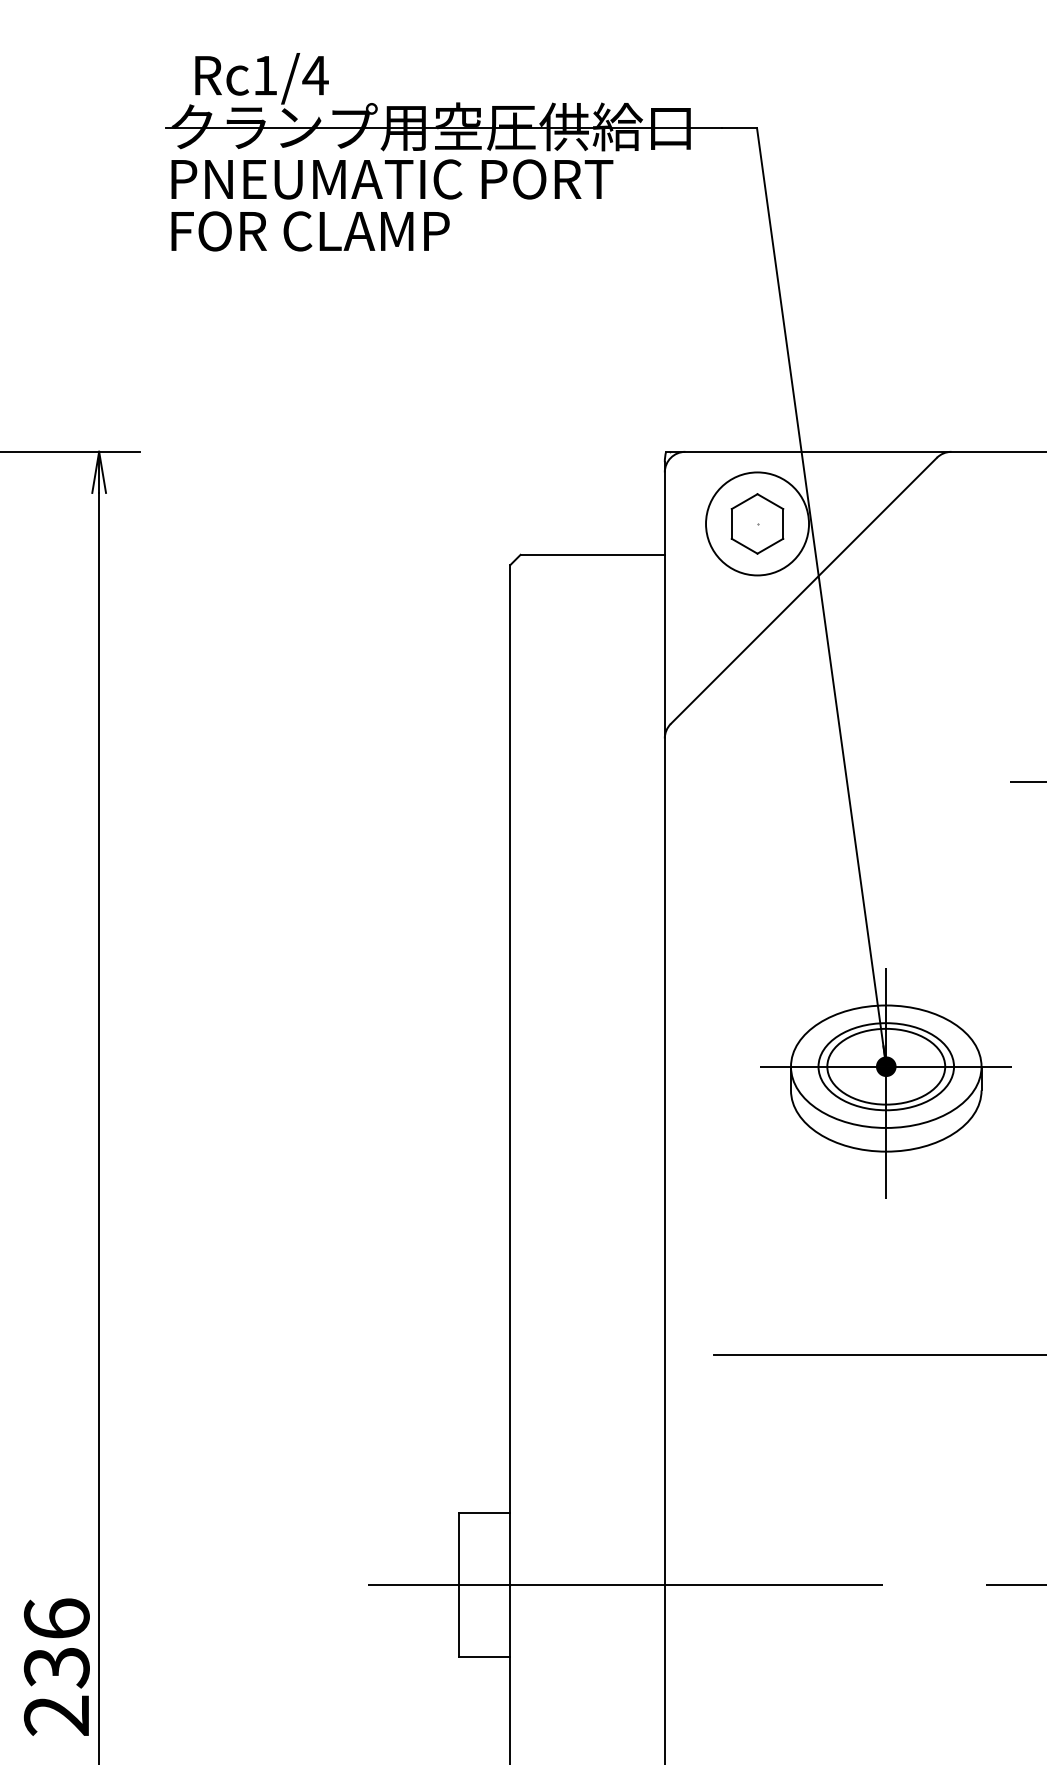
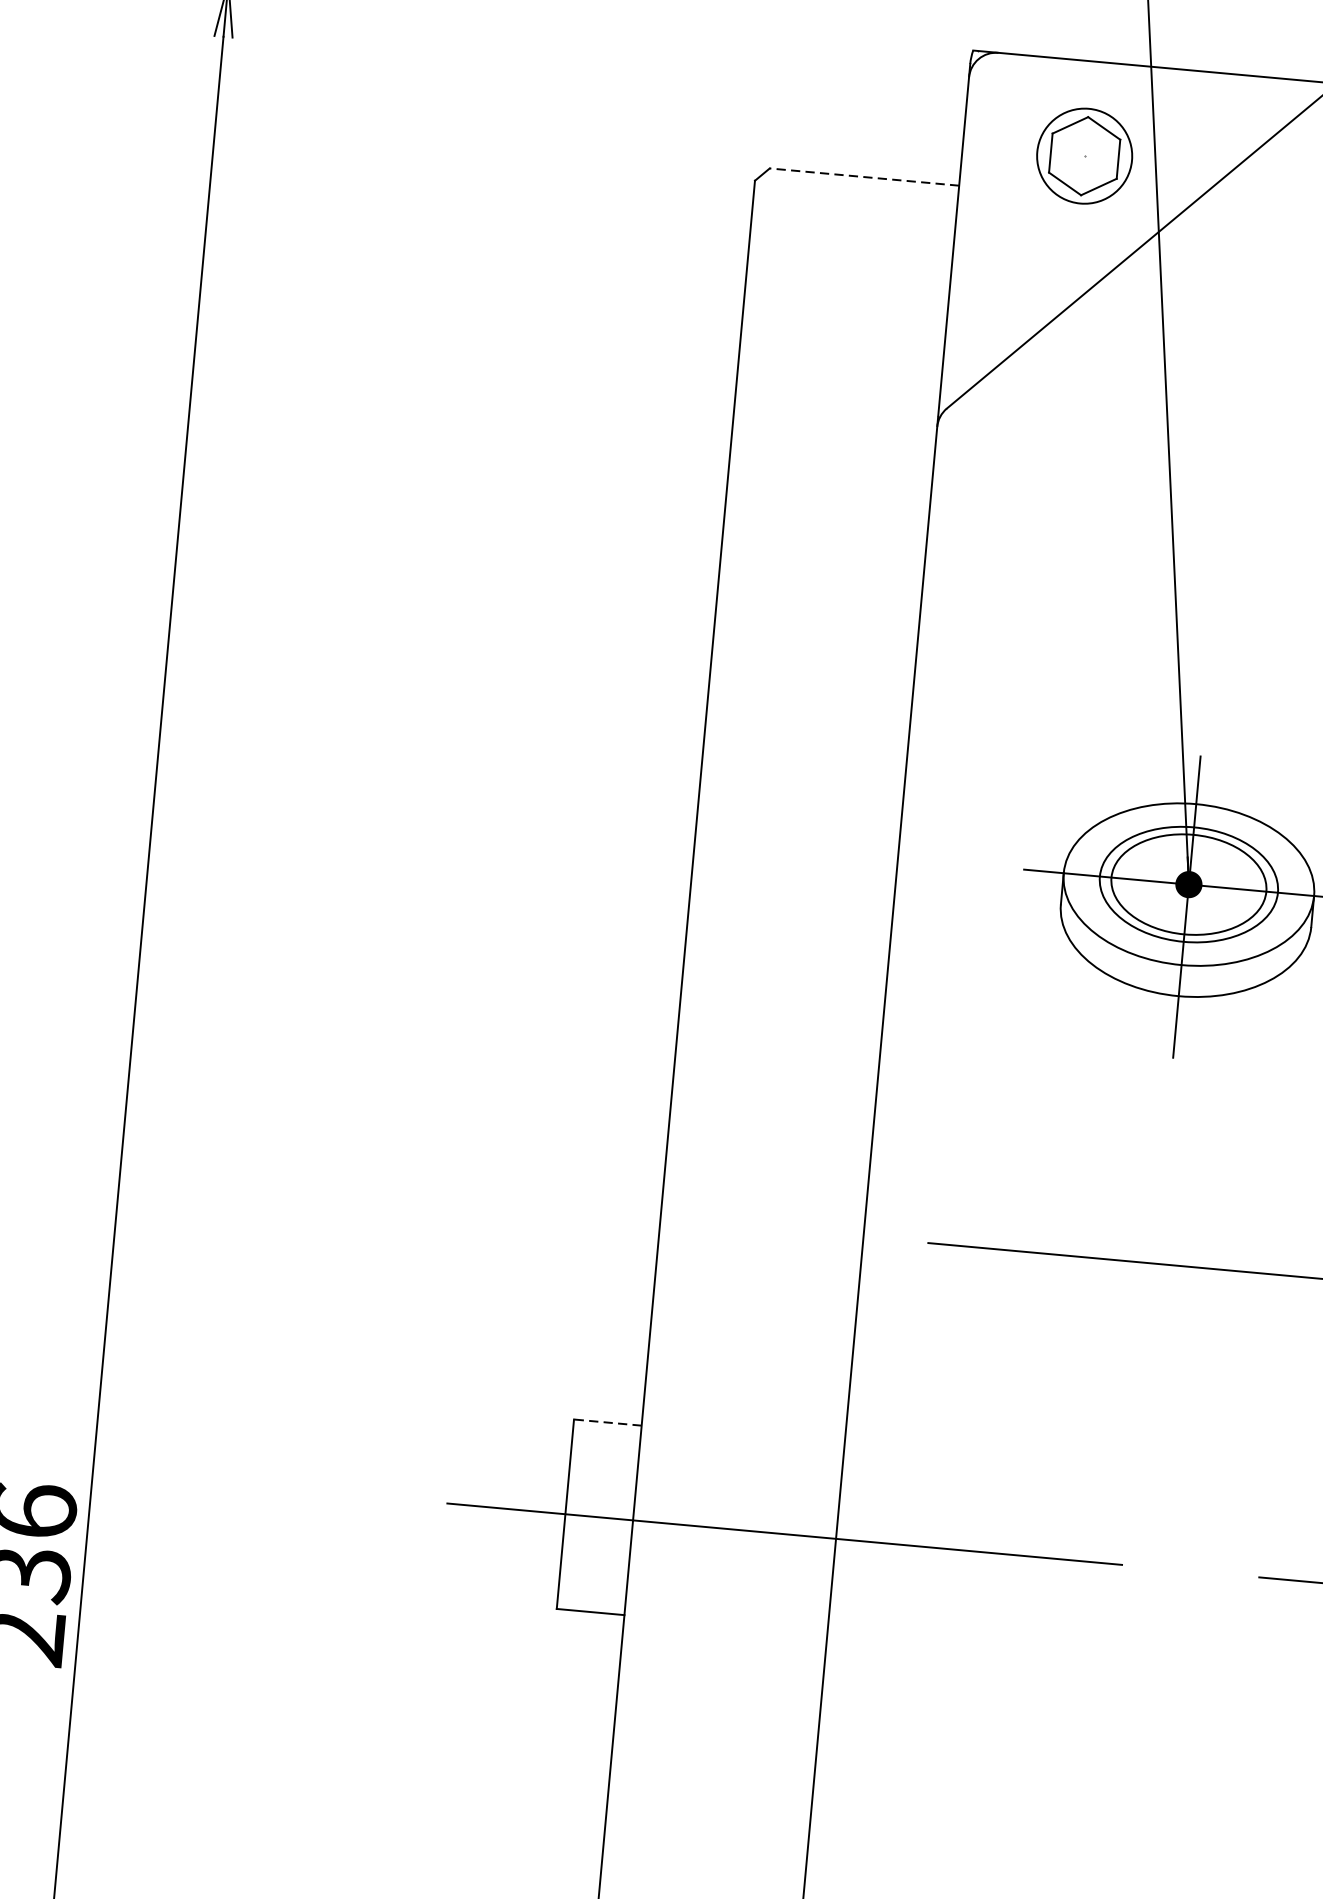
circle: (757, 523) -> (1084, 155), size x0.7
line: (592, 554) -> (864, 176), solid -> dashed
line: (484, 1512) -> (607, 1422), solid -> dashed

